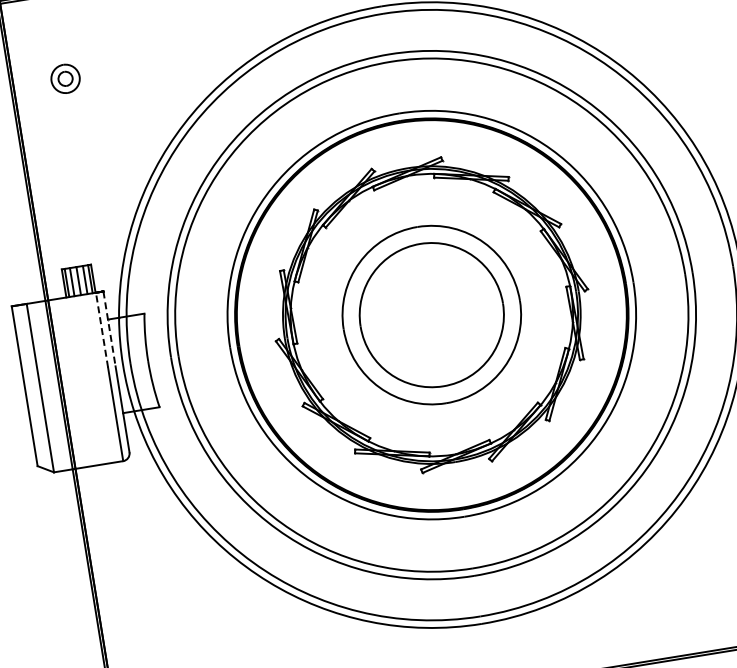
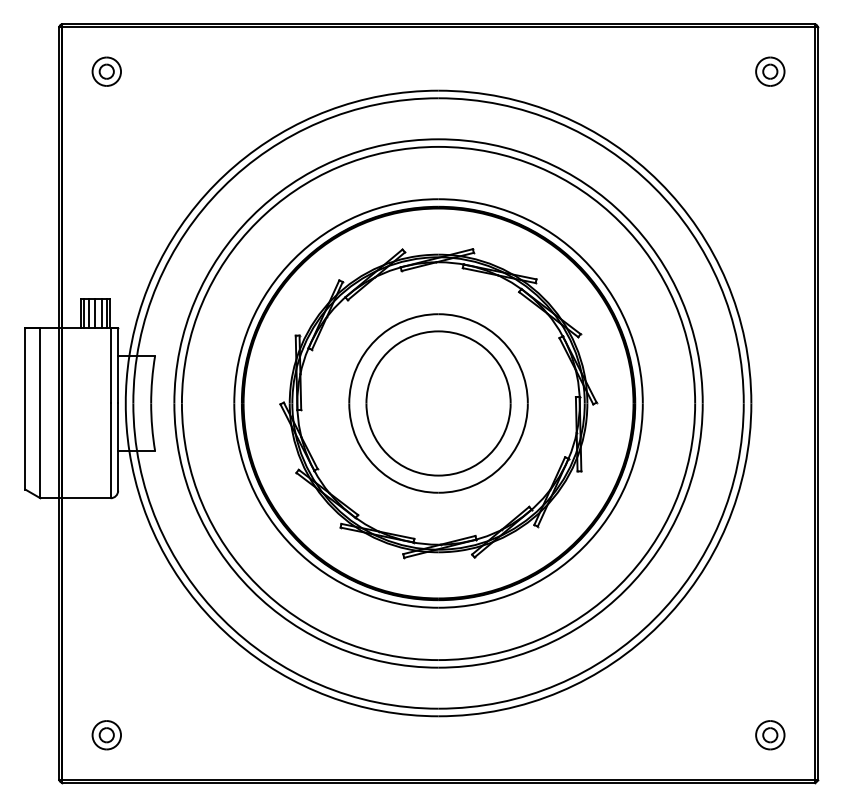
part: (65, 78) -> (106, 71), moved
line: (109, 328) -> (118, 365), dashed -> solid
line: (101, 330) -> (110, 365), dashed -> solid

